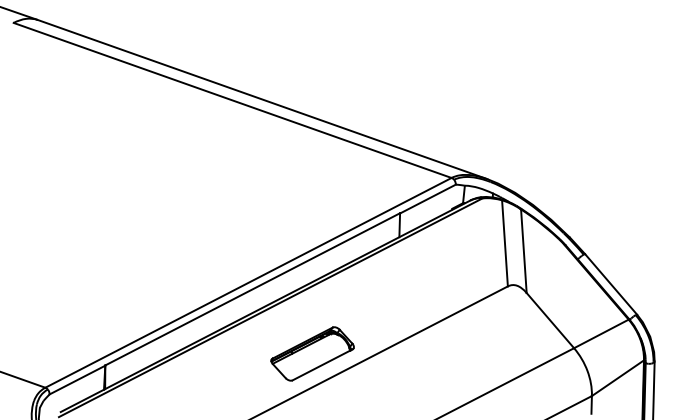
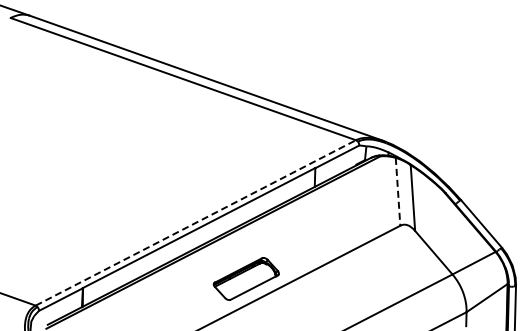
line: (505, 242) -> (398, 191), solid -> dashed
line: (249, 282) -> (196, 222), solid -> dashed

